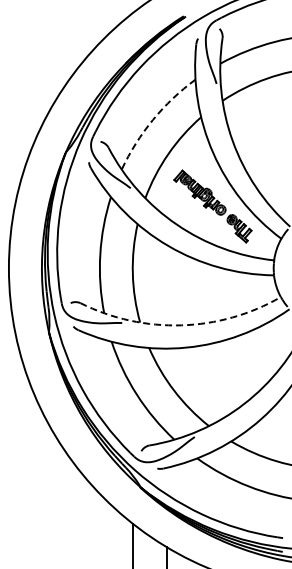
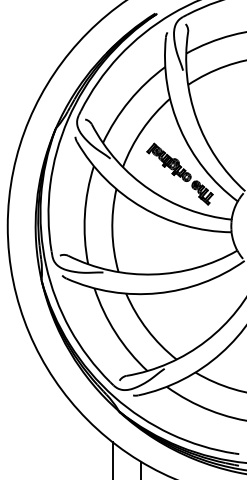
arc: (152, 119) -> (128, 100), dashed -> solid
arc: (181, 325) -> (153, 274), dashed -> solid

